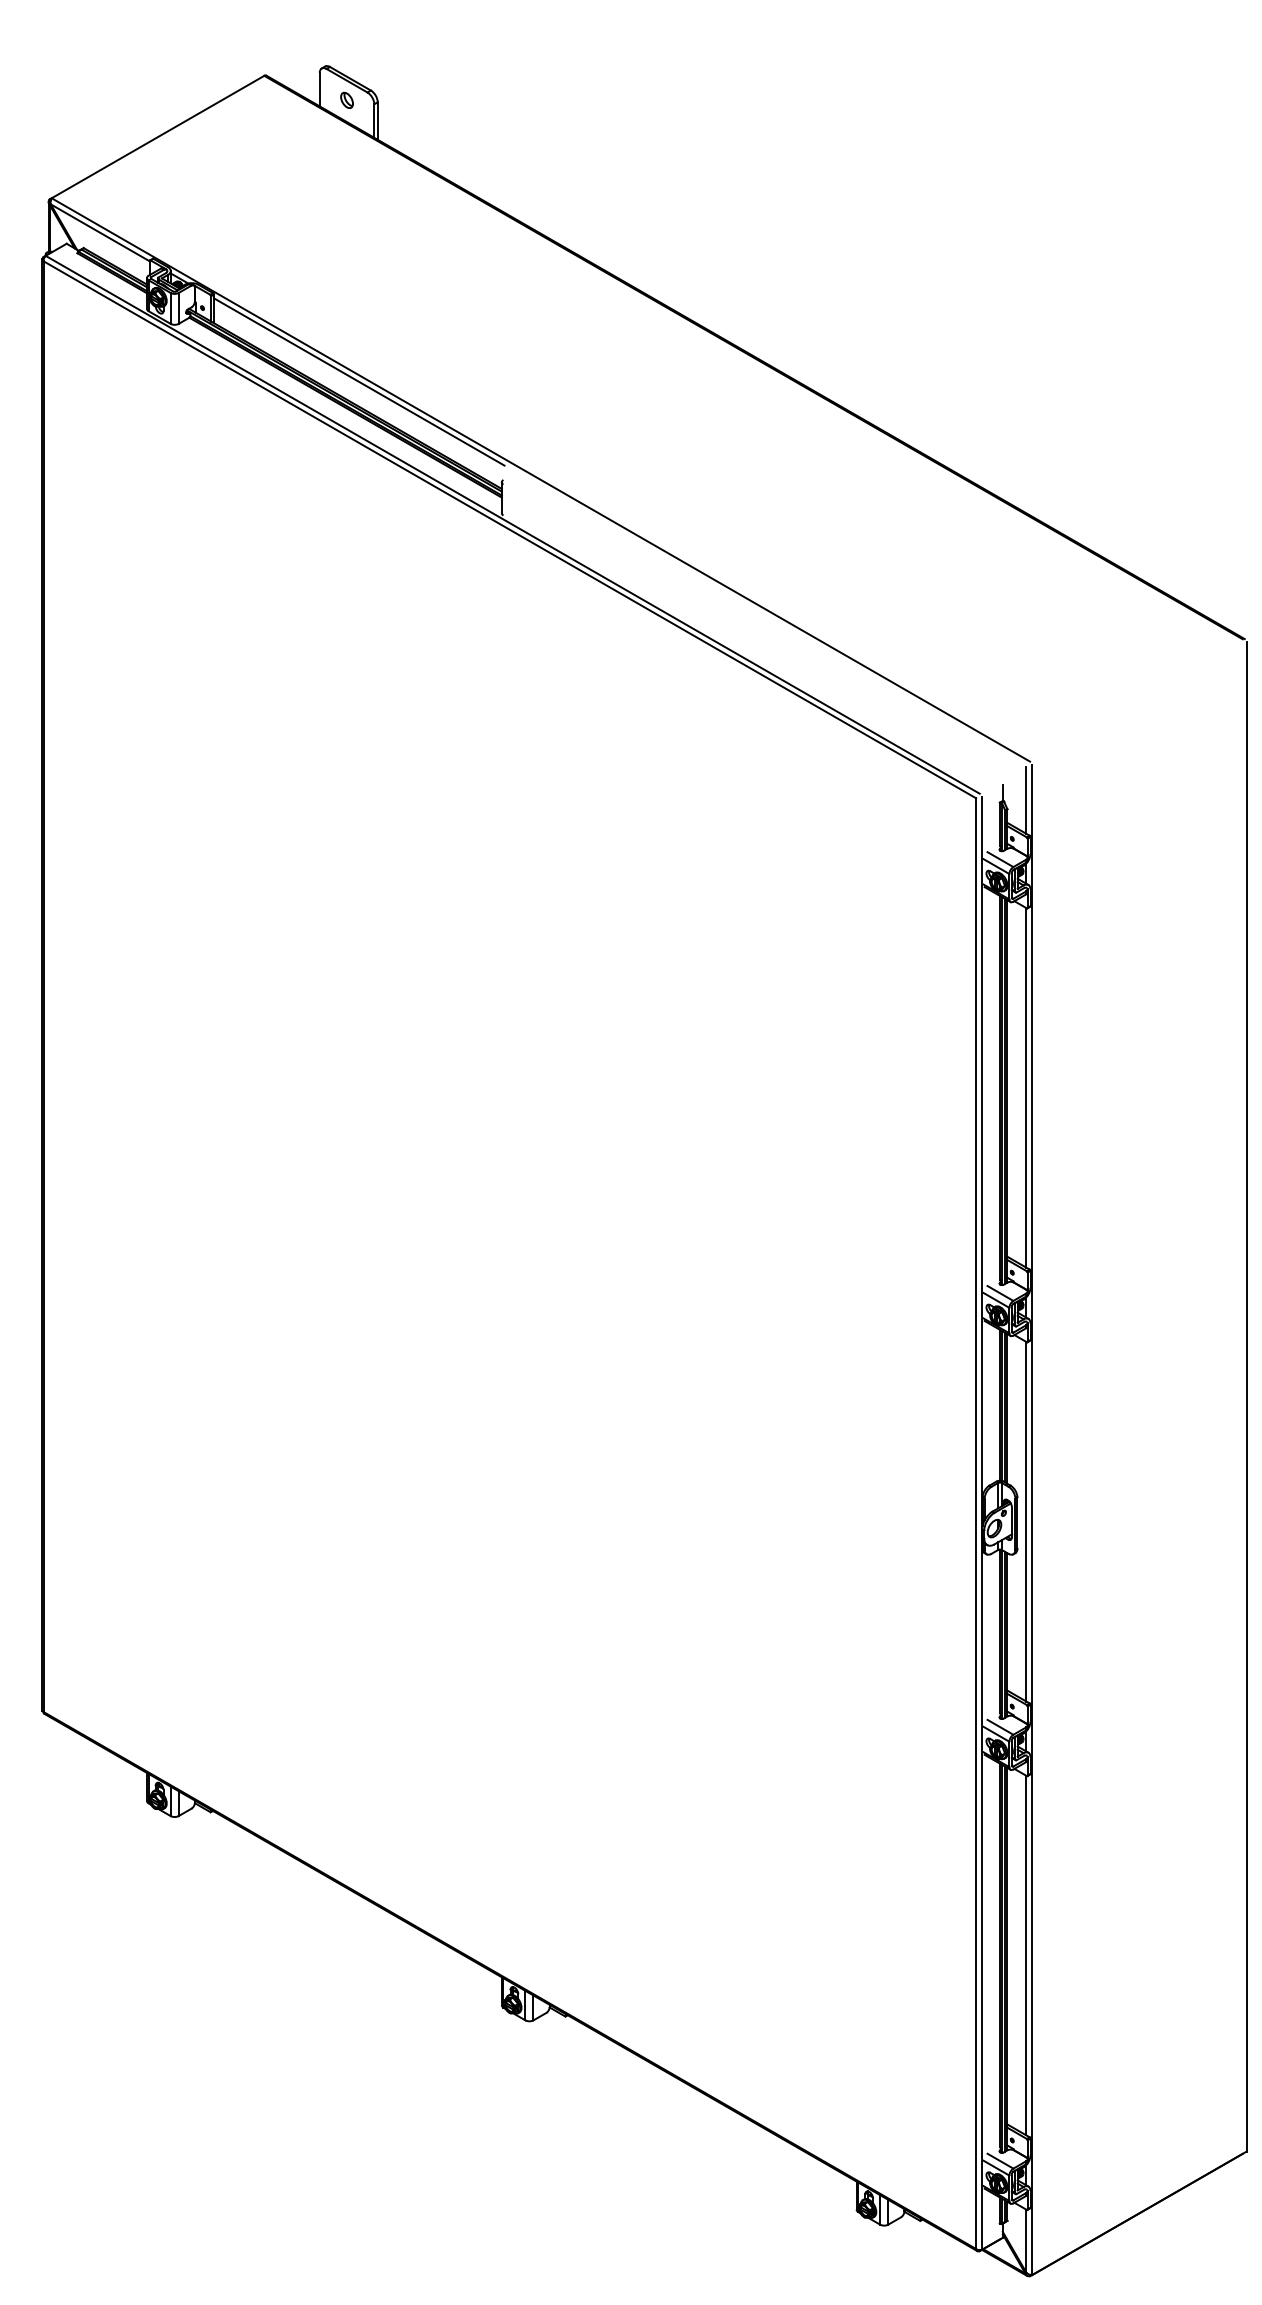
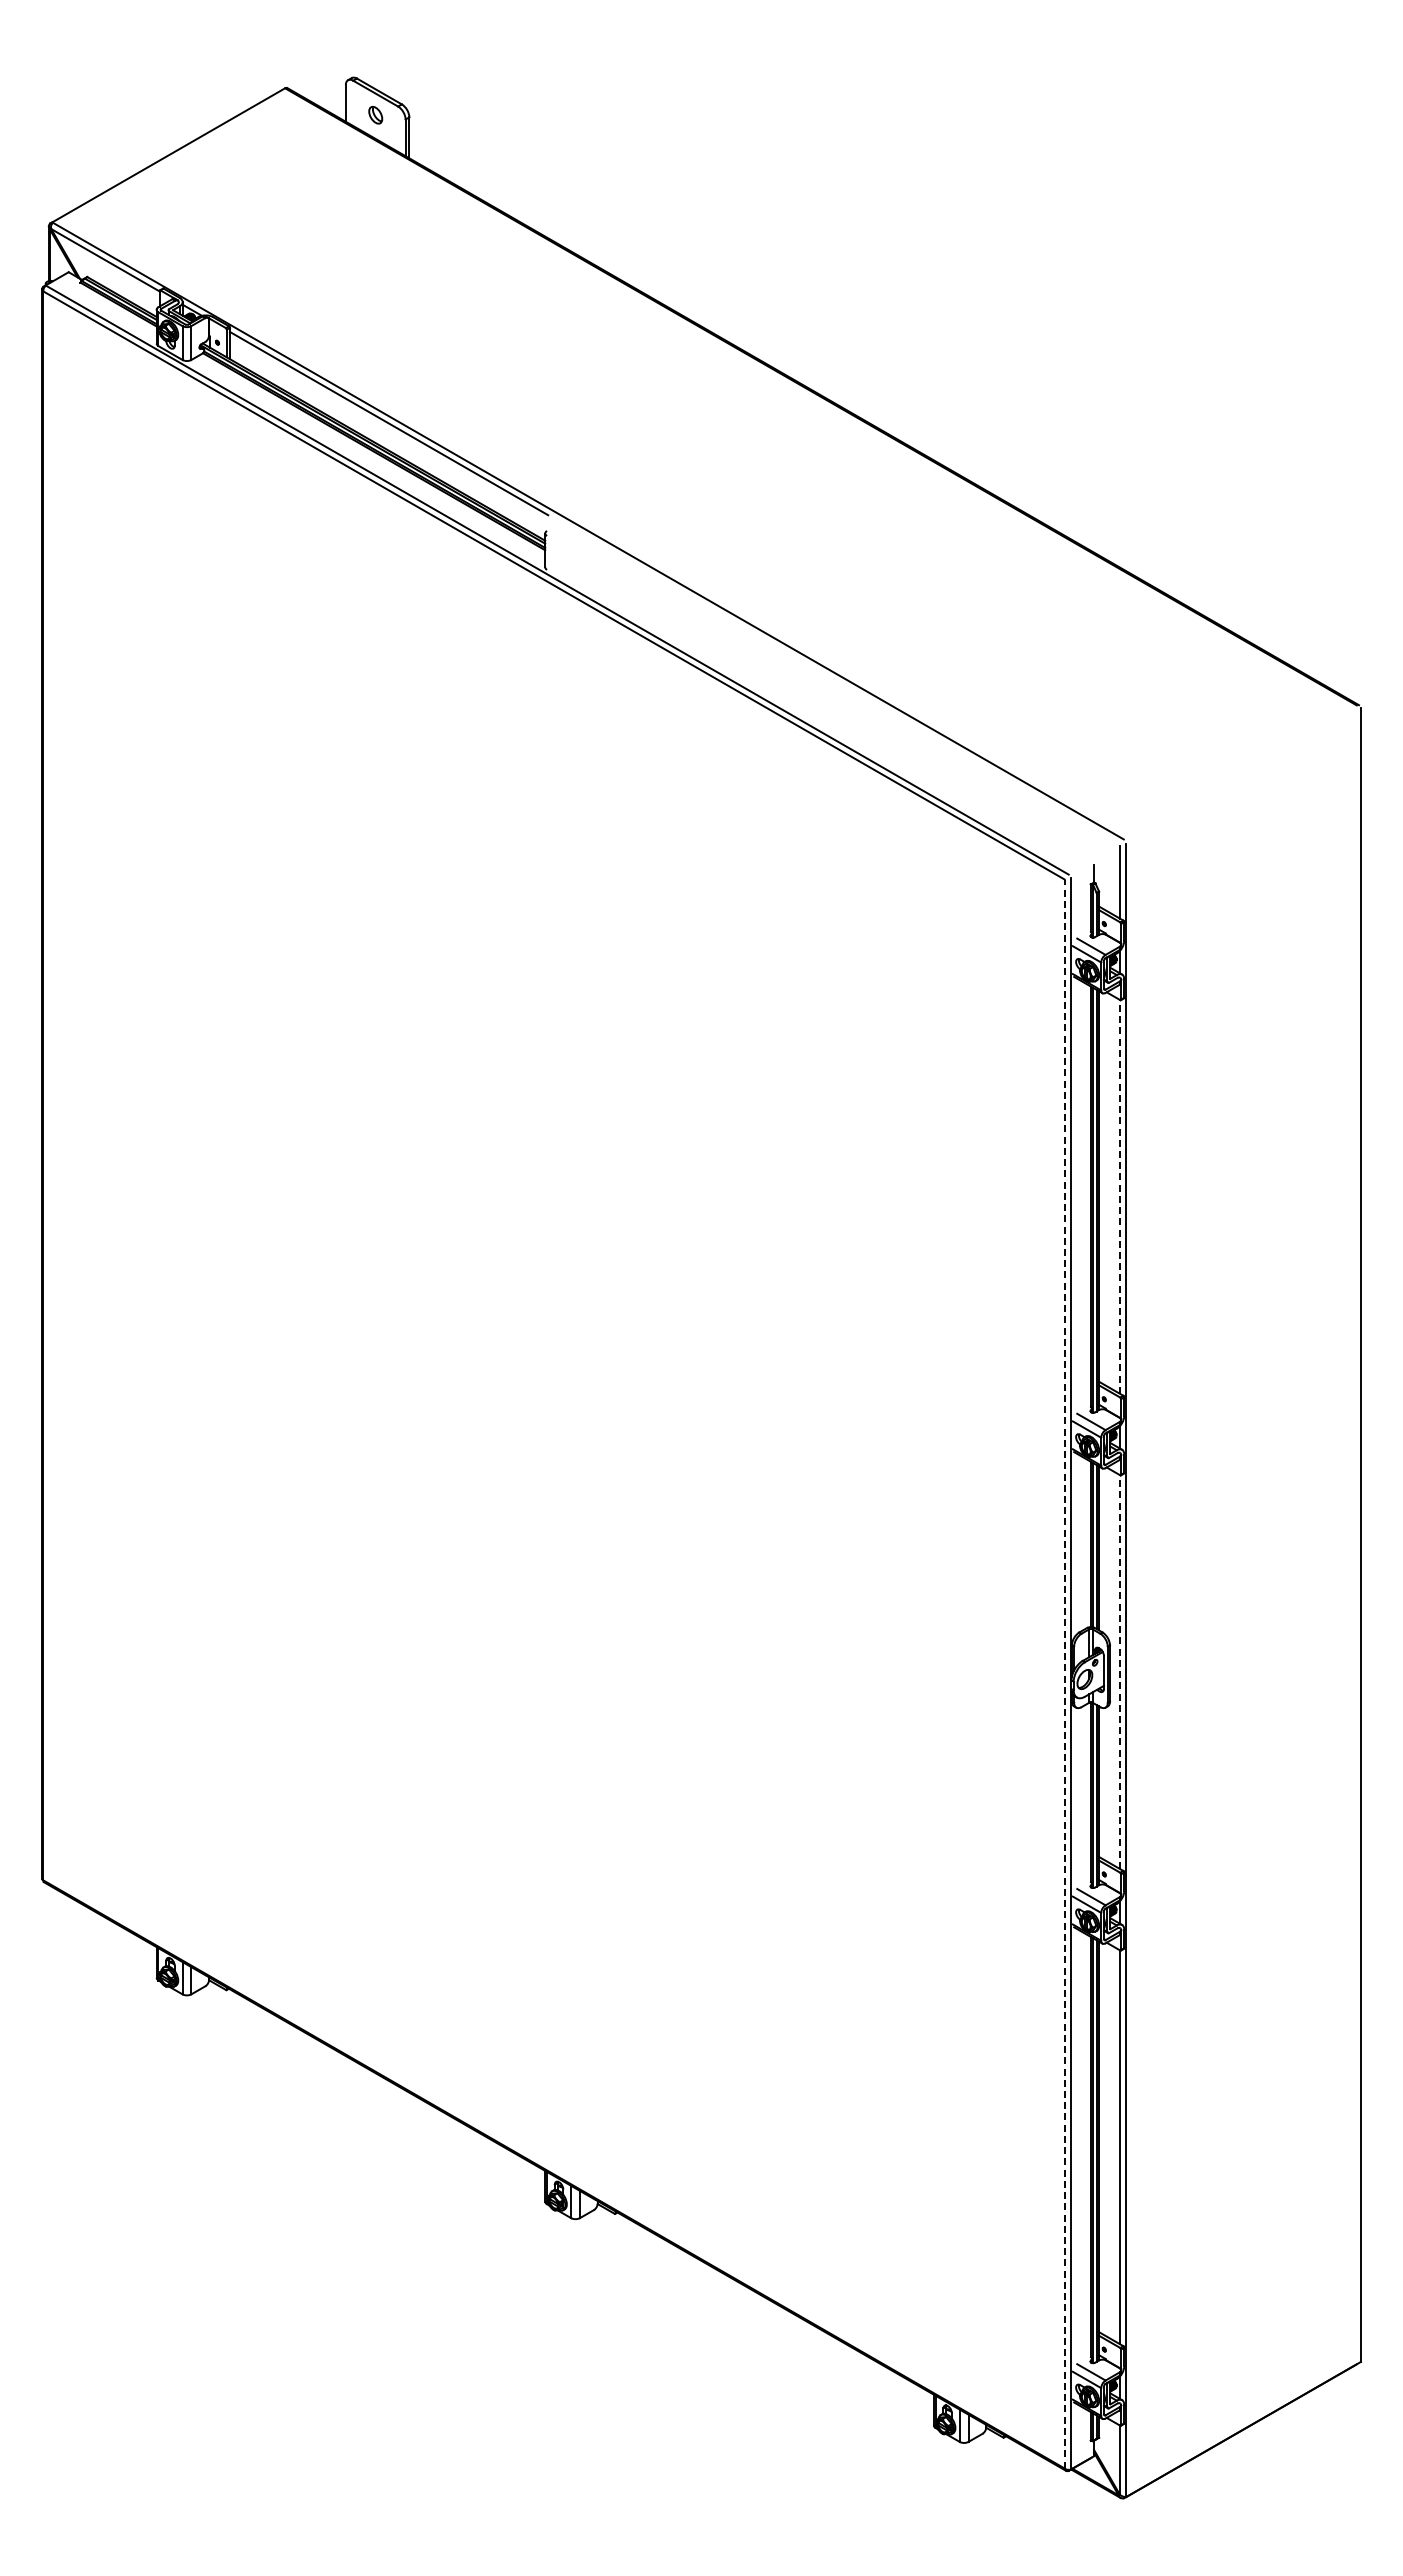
line: (1026, 1087) -> (1119, 1196), solid -> dashed
line: (1026, 1522) -> (1119, 1672), solid -> dashed
line: (975, 1523) -> (1064, 1673), solid -> dashed

